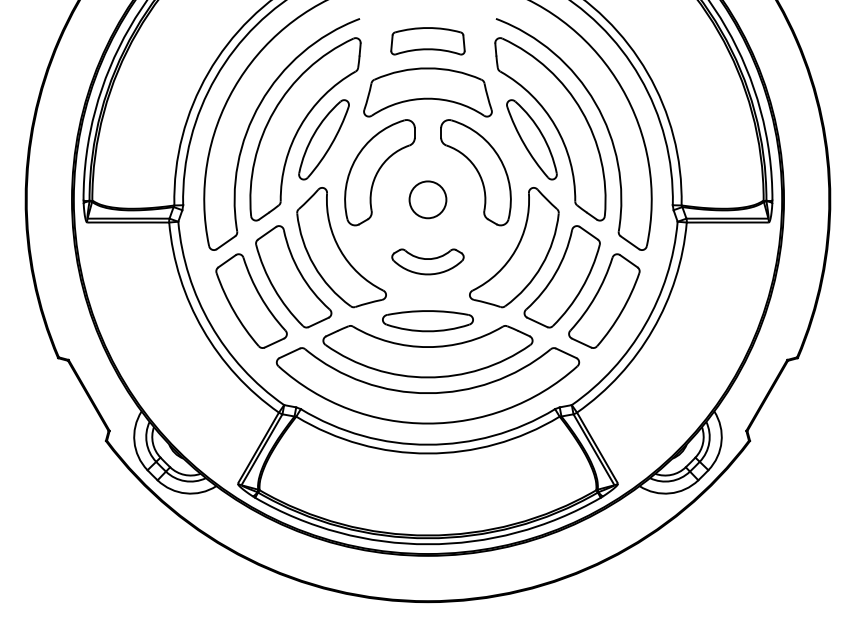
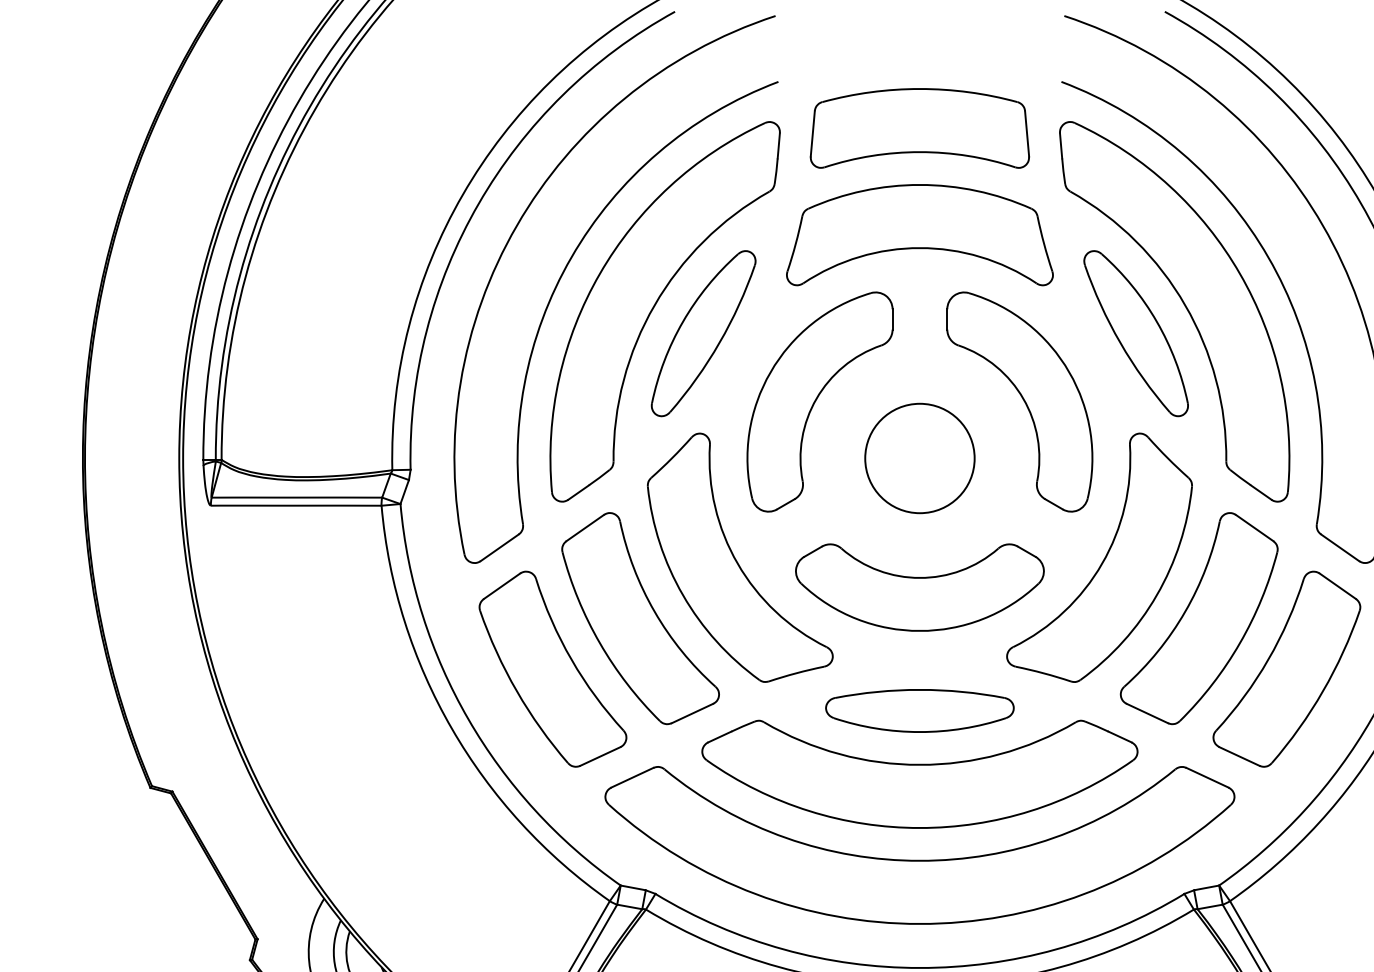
part: (427, 41) -> (918, 129), size x1.43
circle: (427, 199) -> (918, 457), size x1.43
part: (427, 261) -> (918, 586), size x1.67

